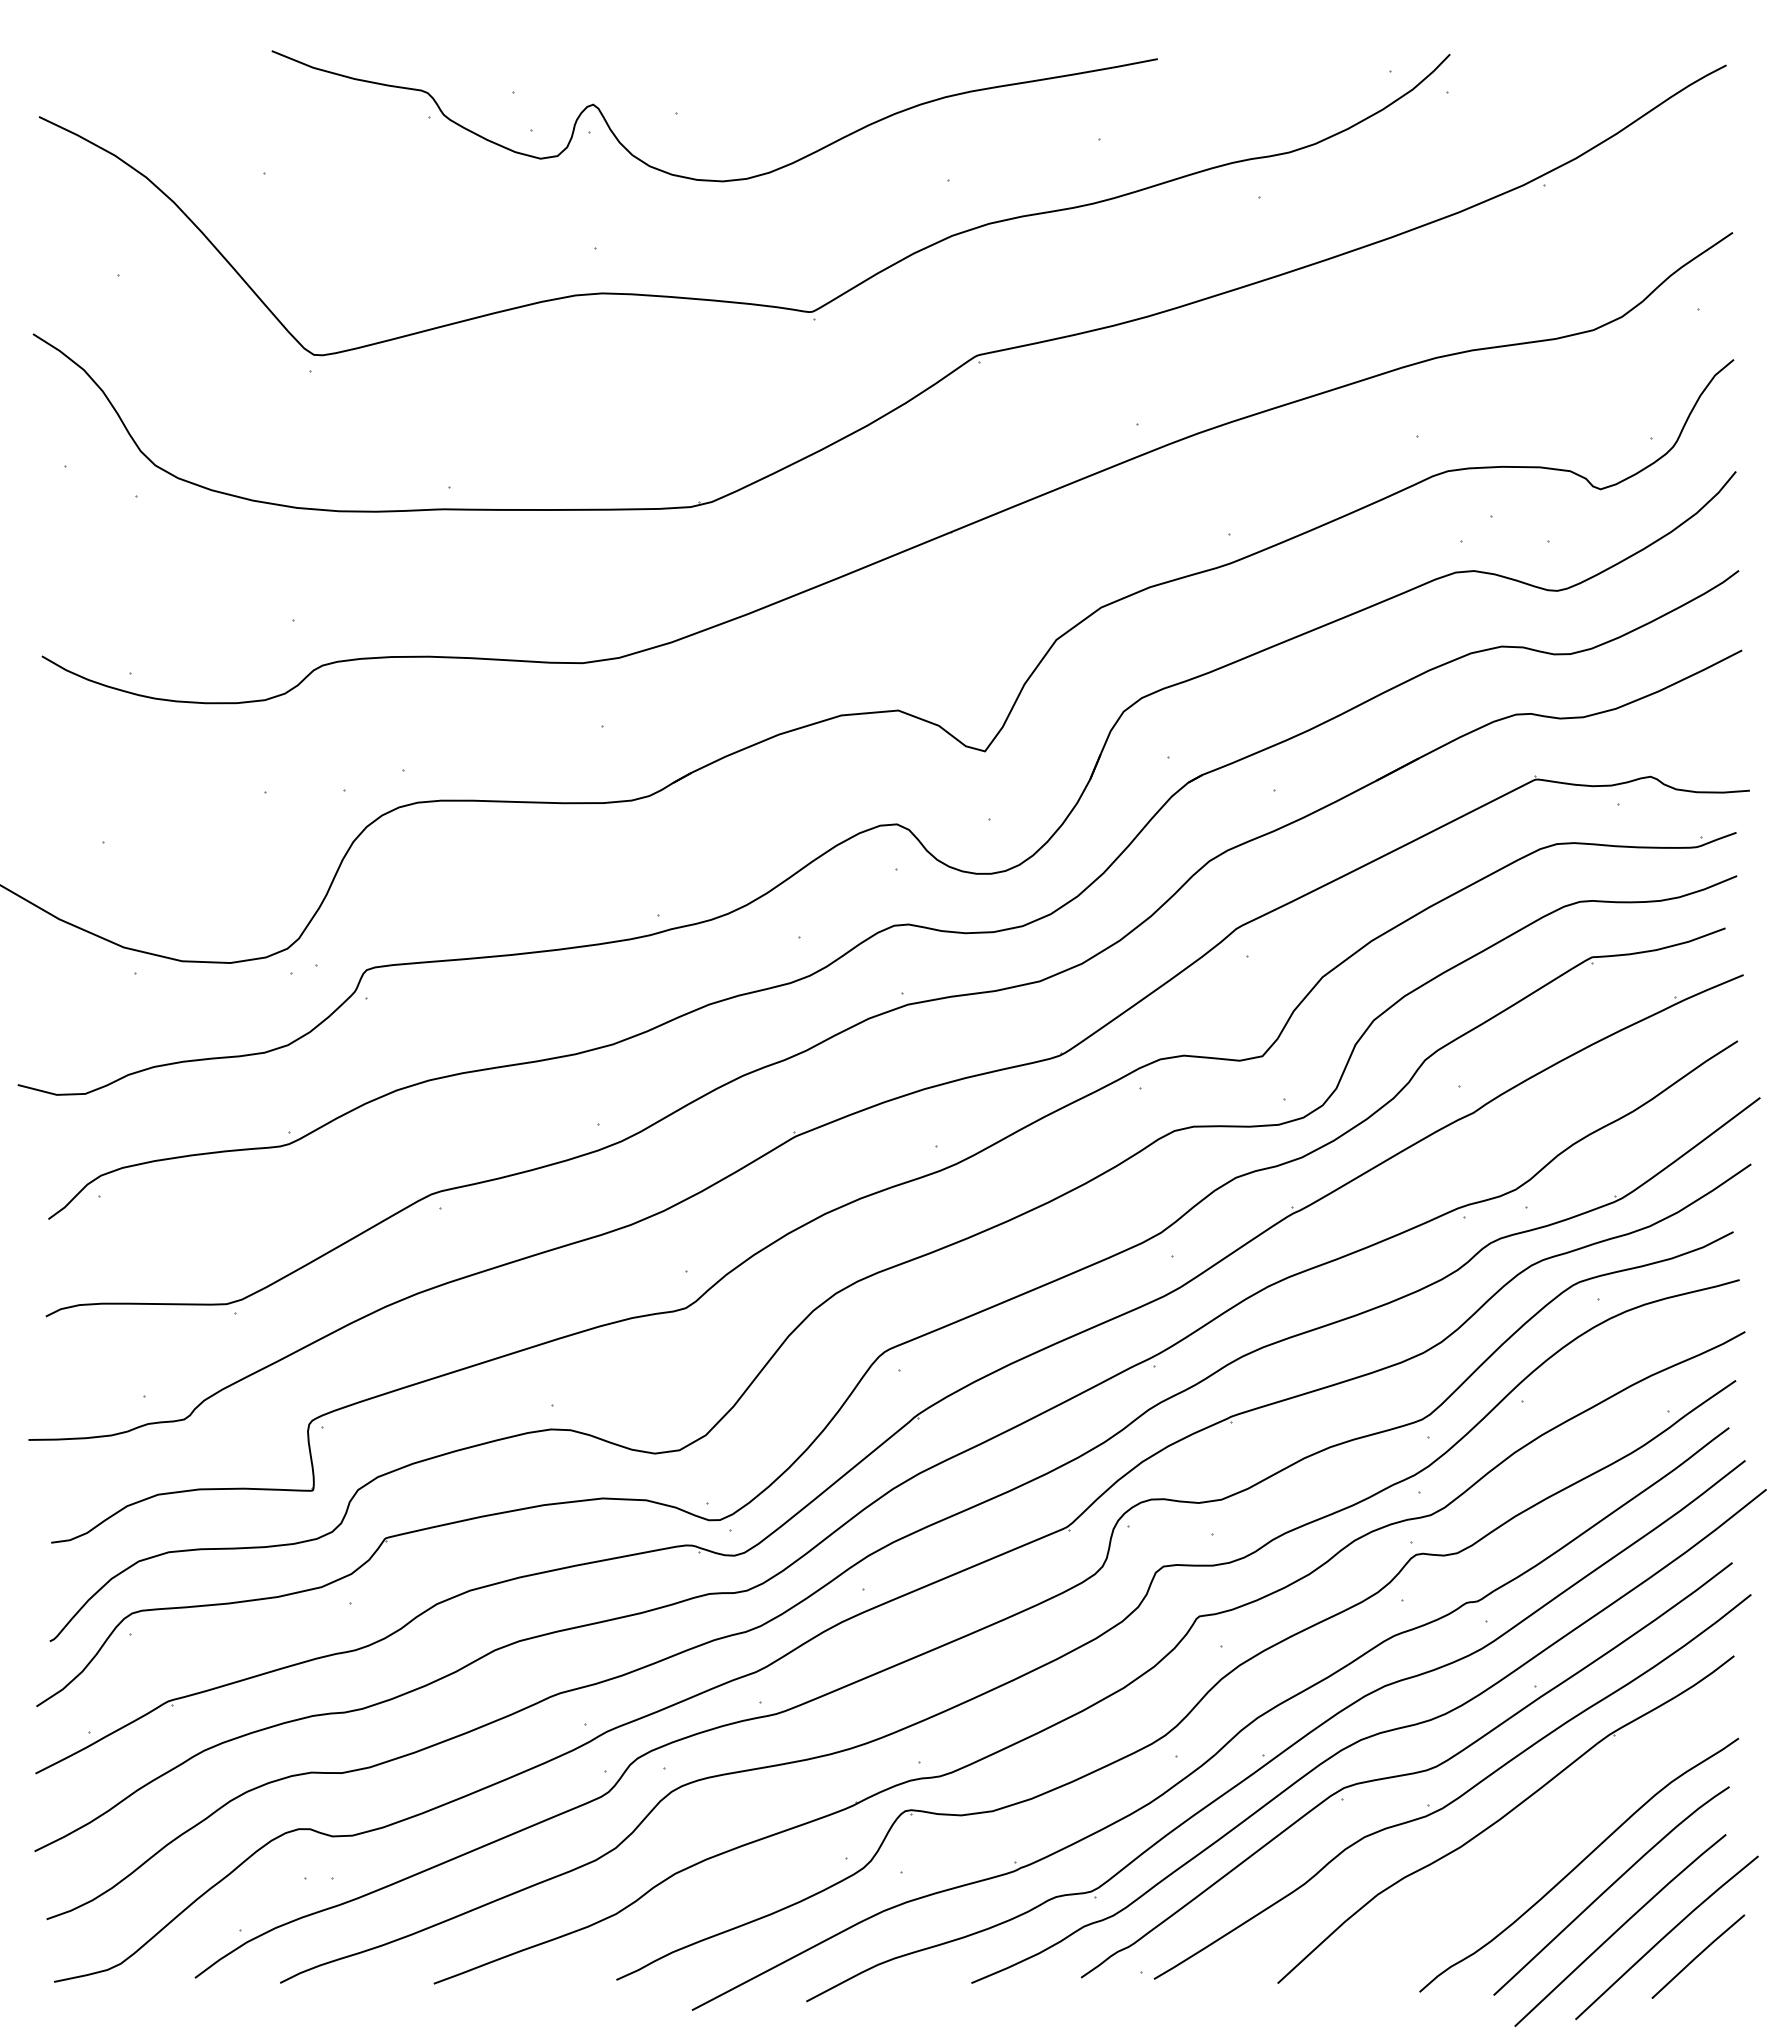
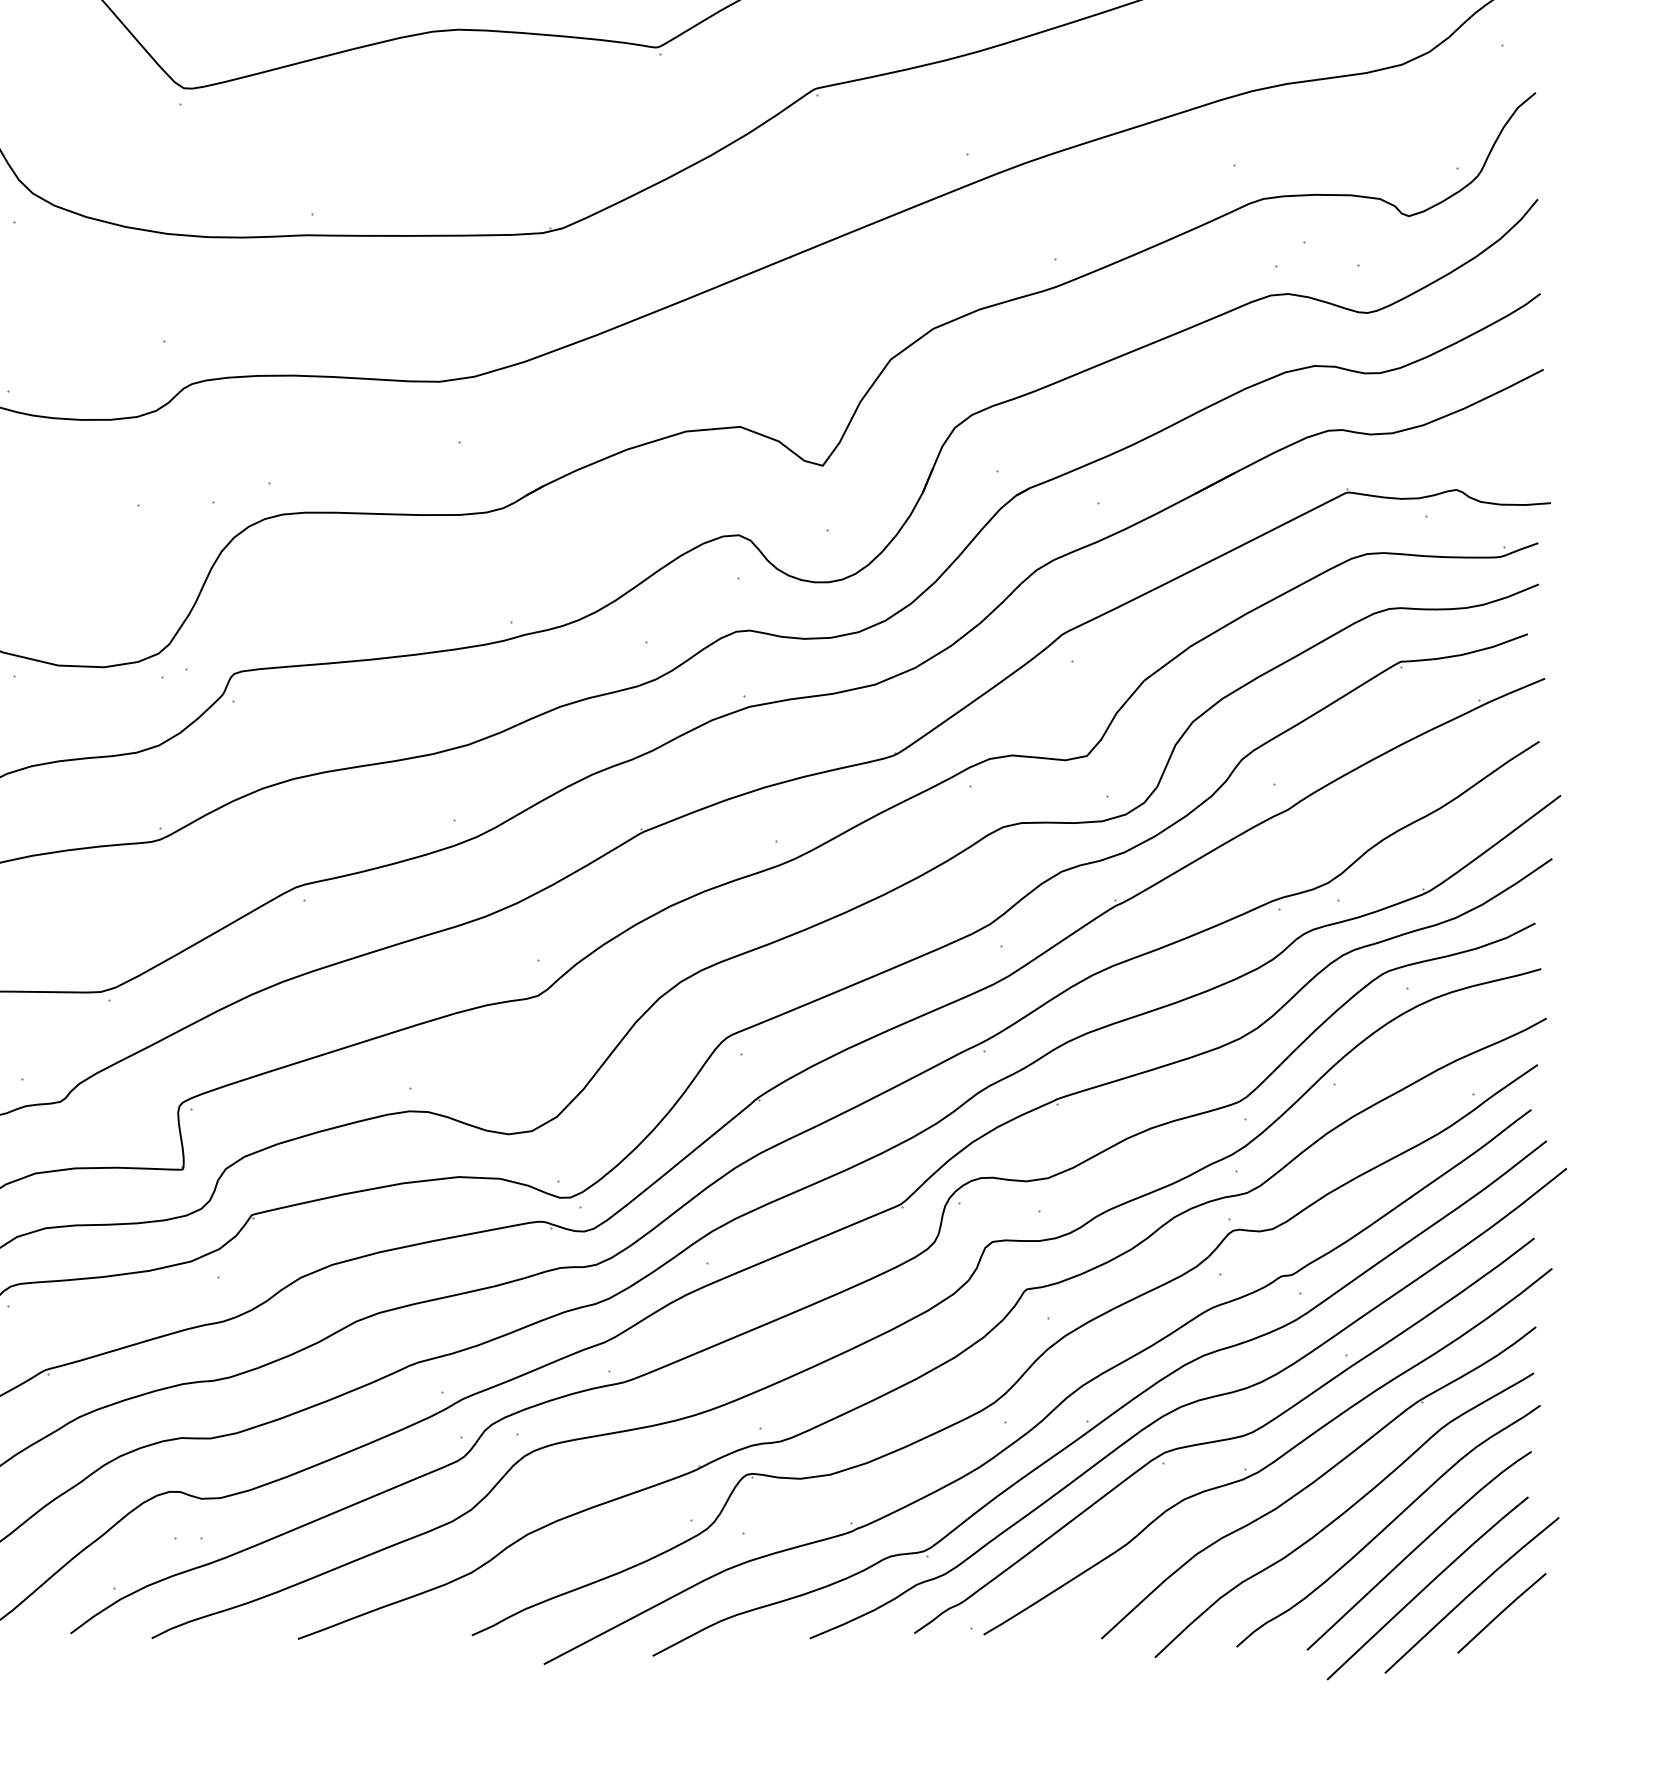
curve: (1532, 1852) -> (1344, 1514), added

